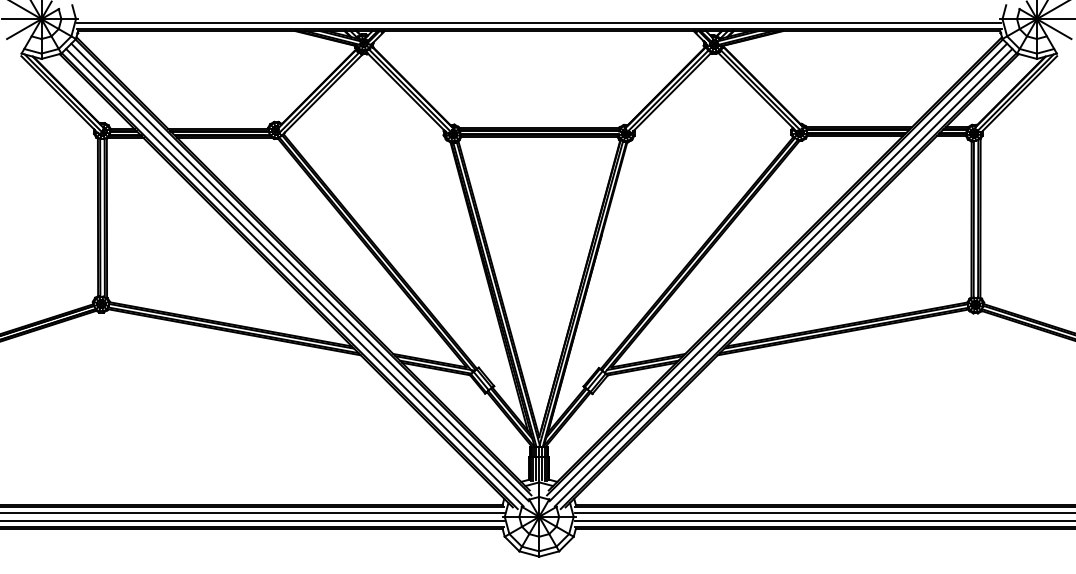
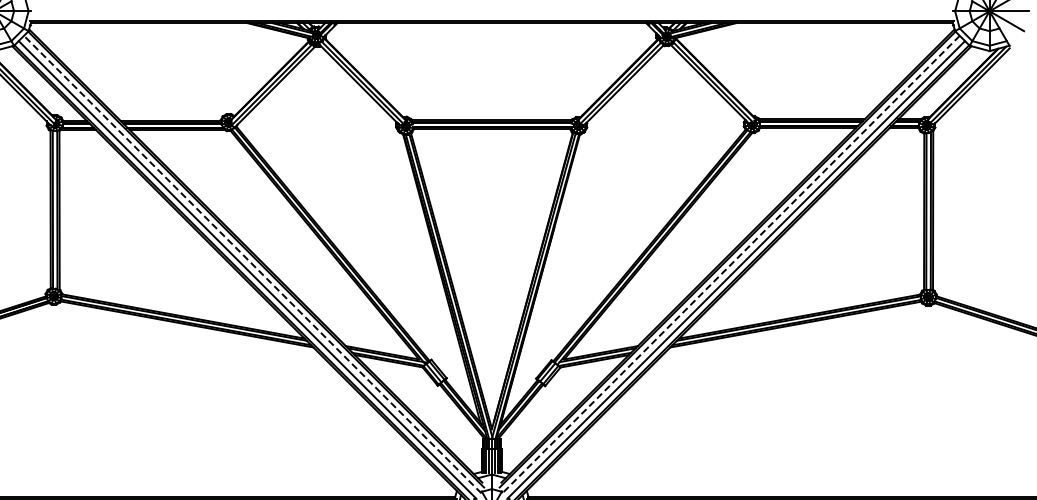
line: (539, 22) -> (492, 14), removed
line: (299, 272) -> (252, 264), solid -> dashed
line: (778, 272) -> (731, 264), solid -> dashed

